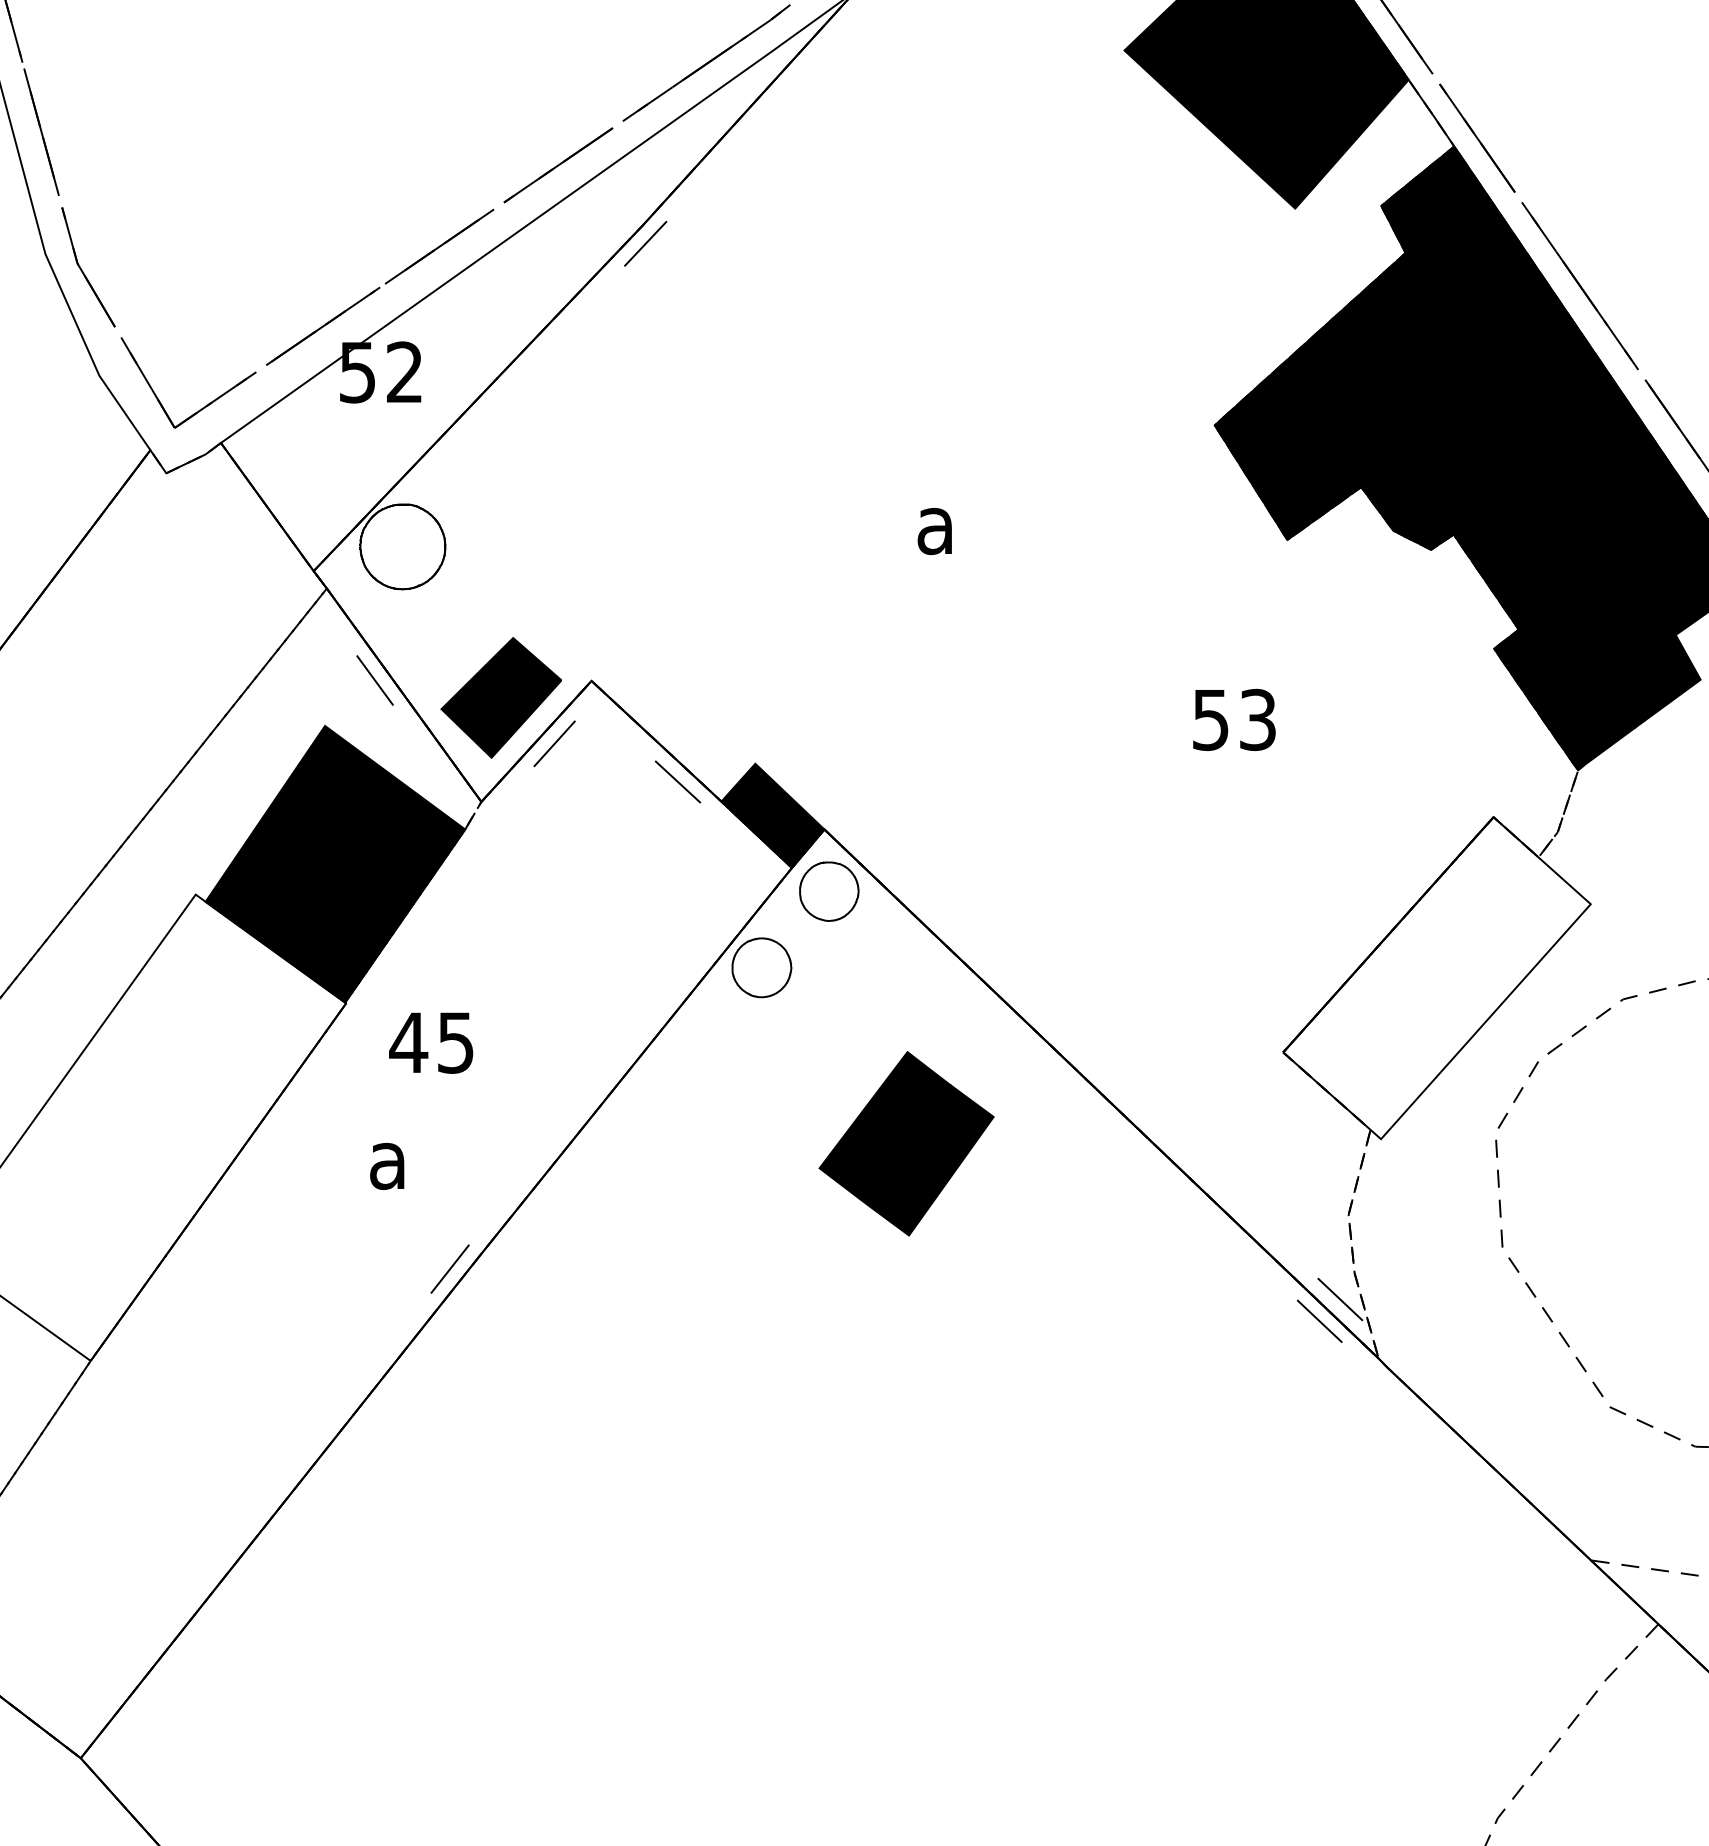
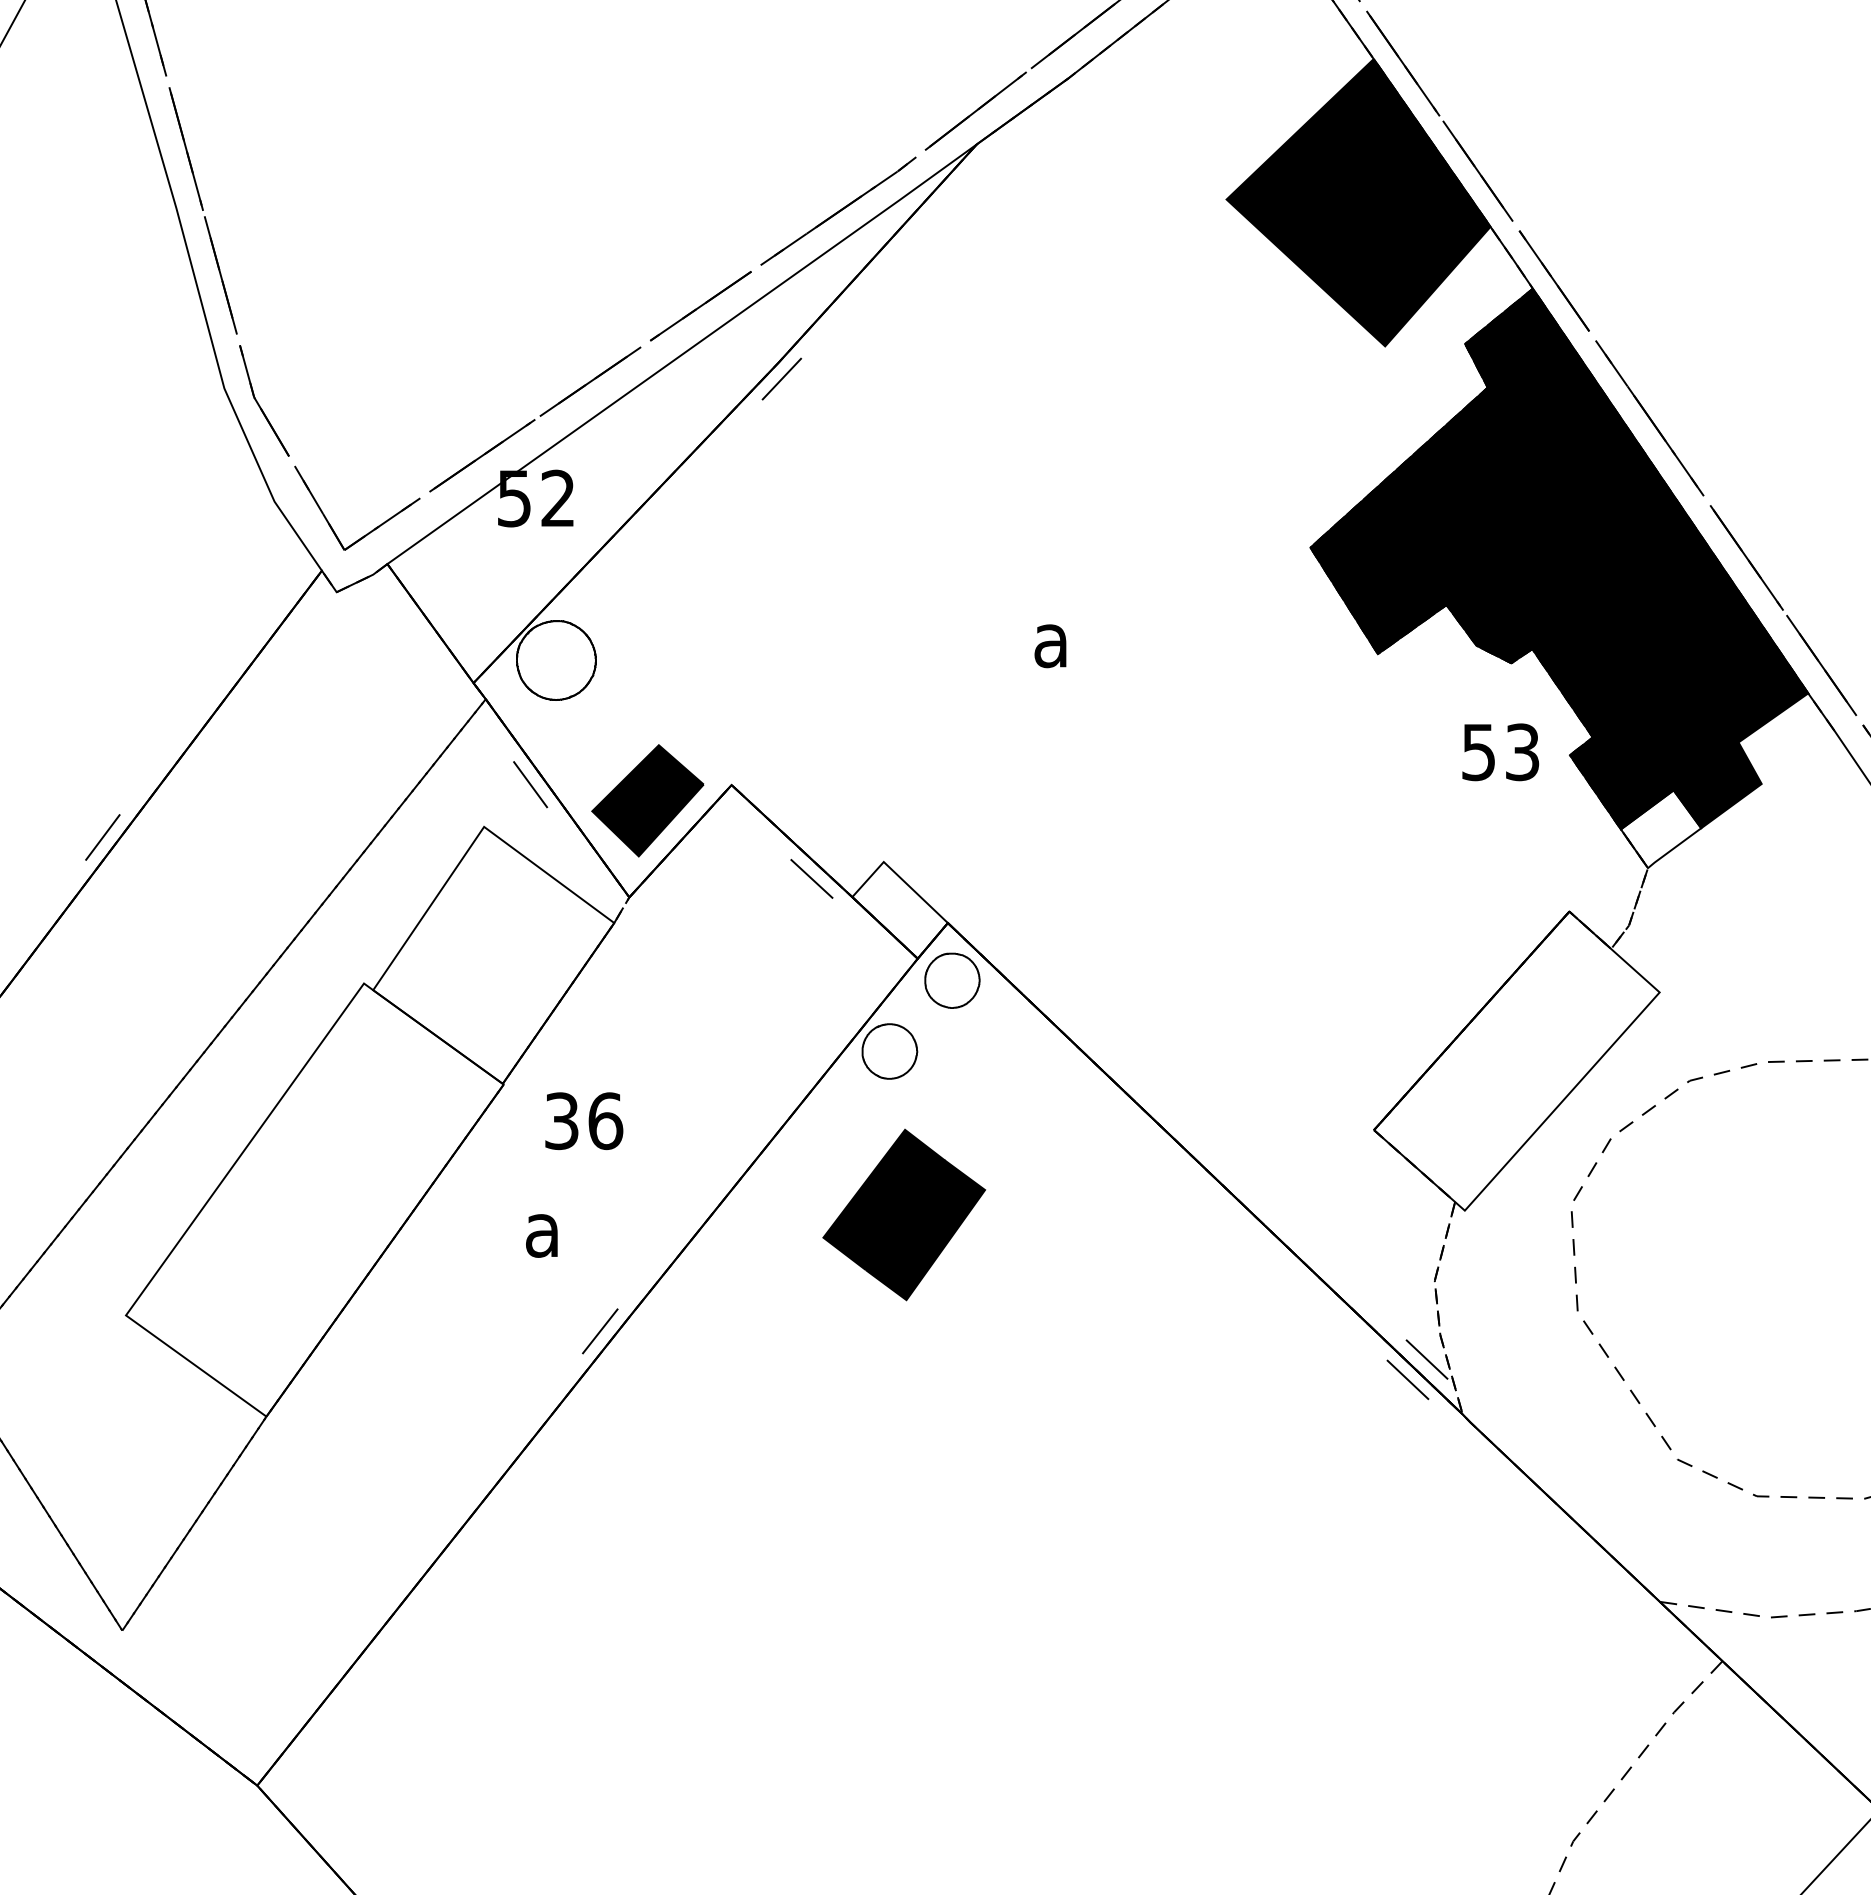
text: (1234, 720) -> (1500, 752), moved
fill: (1591, 728) -> (1660, 829), removed
line: (554, 743) -> (697, 843), removed
fill: (772, 815) -> (899, 910), removed
fill: (335, 863) -> (493, 954), removed
text: (432, 1043) -> (583, 1121), 45 -> 36
part: (906, 1143) -> (904, 1214), moved

